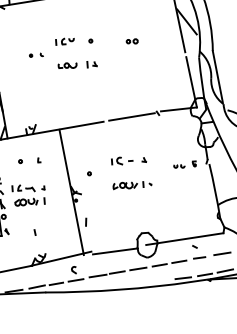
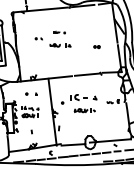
part: (74, 40) -> (59, 32), size x0.6
part: (131, 42) -> (96, 47), moved
part: (128, 160) -> (83, 97), size x1.4

